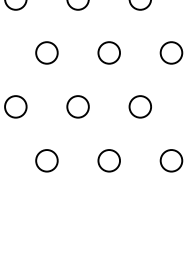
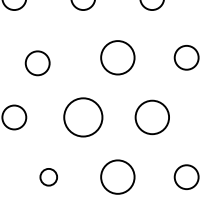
circle: (46, 52) -> (37, 62), moved
circle: (108, 52) -> (116, 57), size x1.4
circle: (77, 106) -> (82, 117), size x1.6
circle: (139, 106) -> (151, 117), size x1.4
circle: (46, 160) -> (48, 176), size x0.7
circle: (108, 160) -> (116, 176), size x1.4

